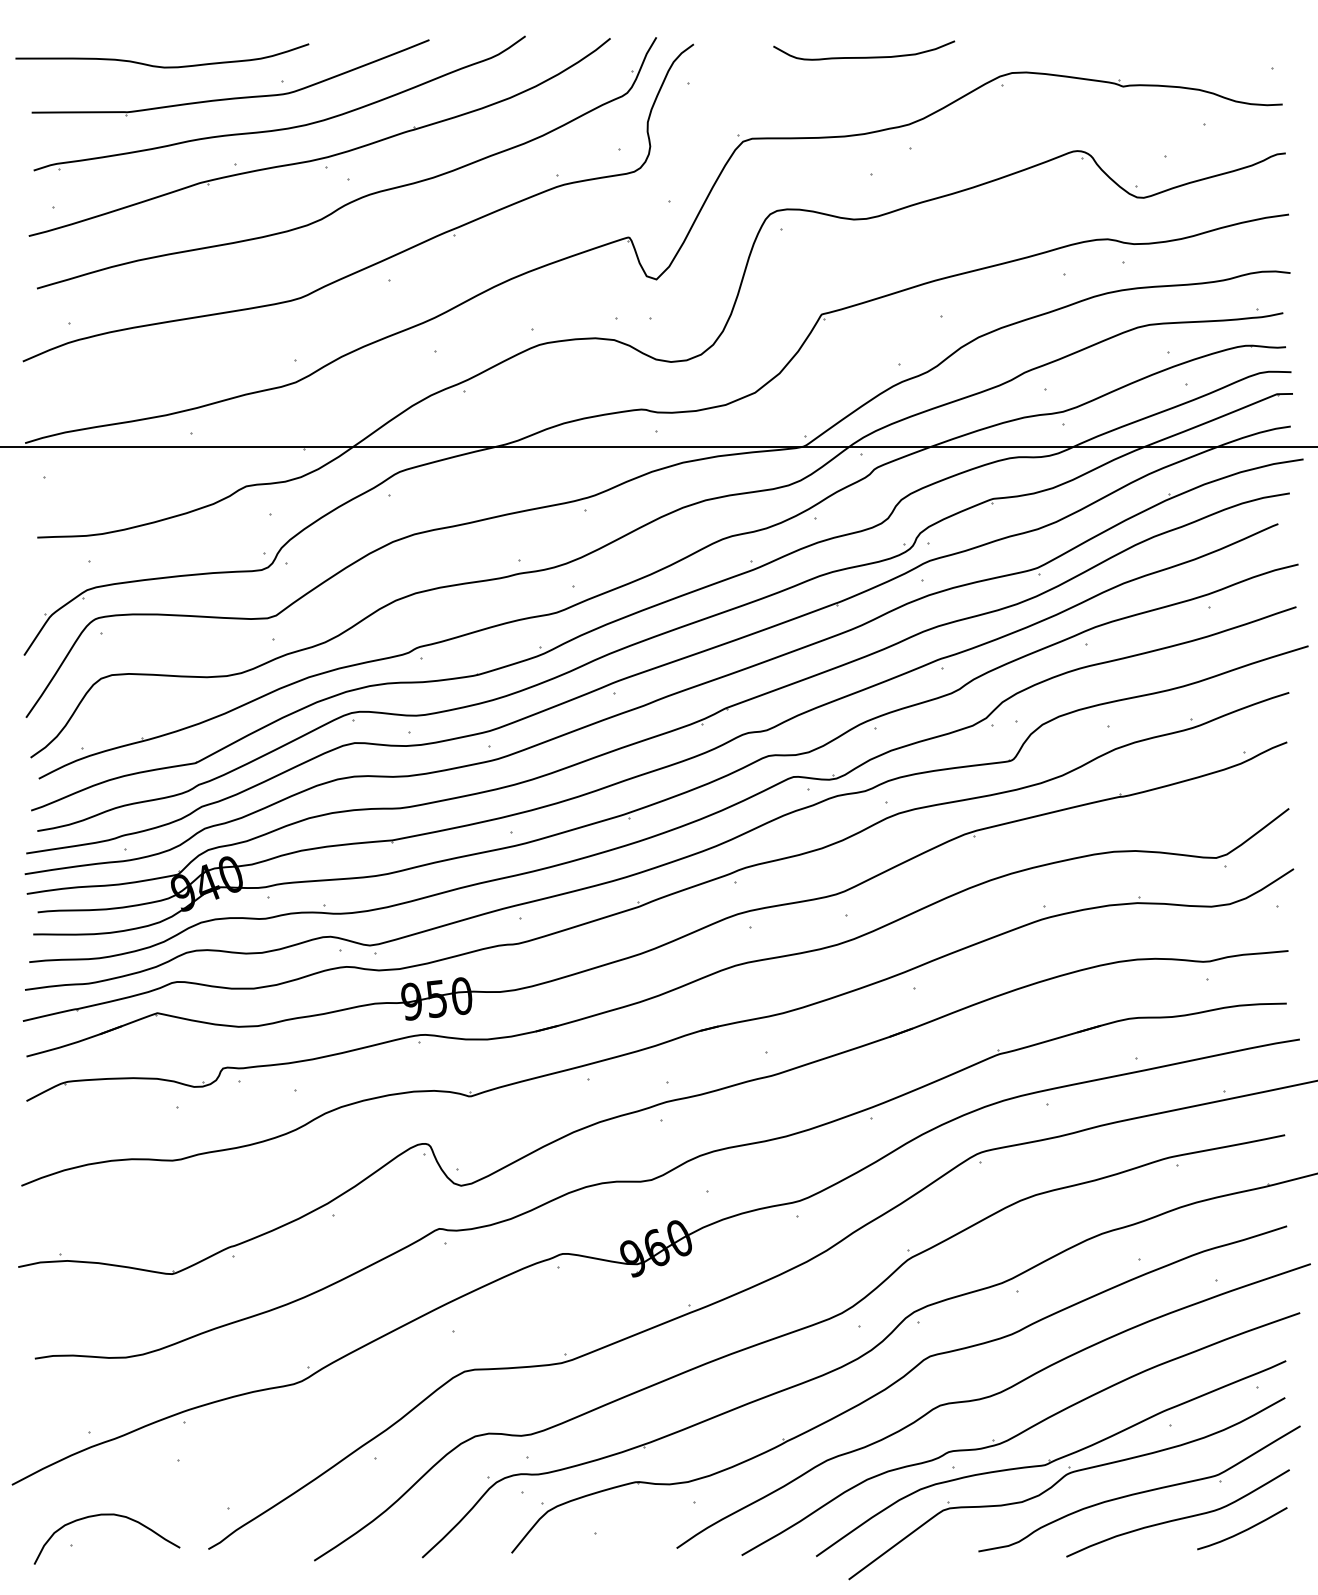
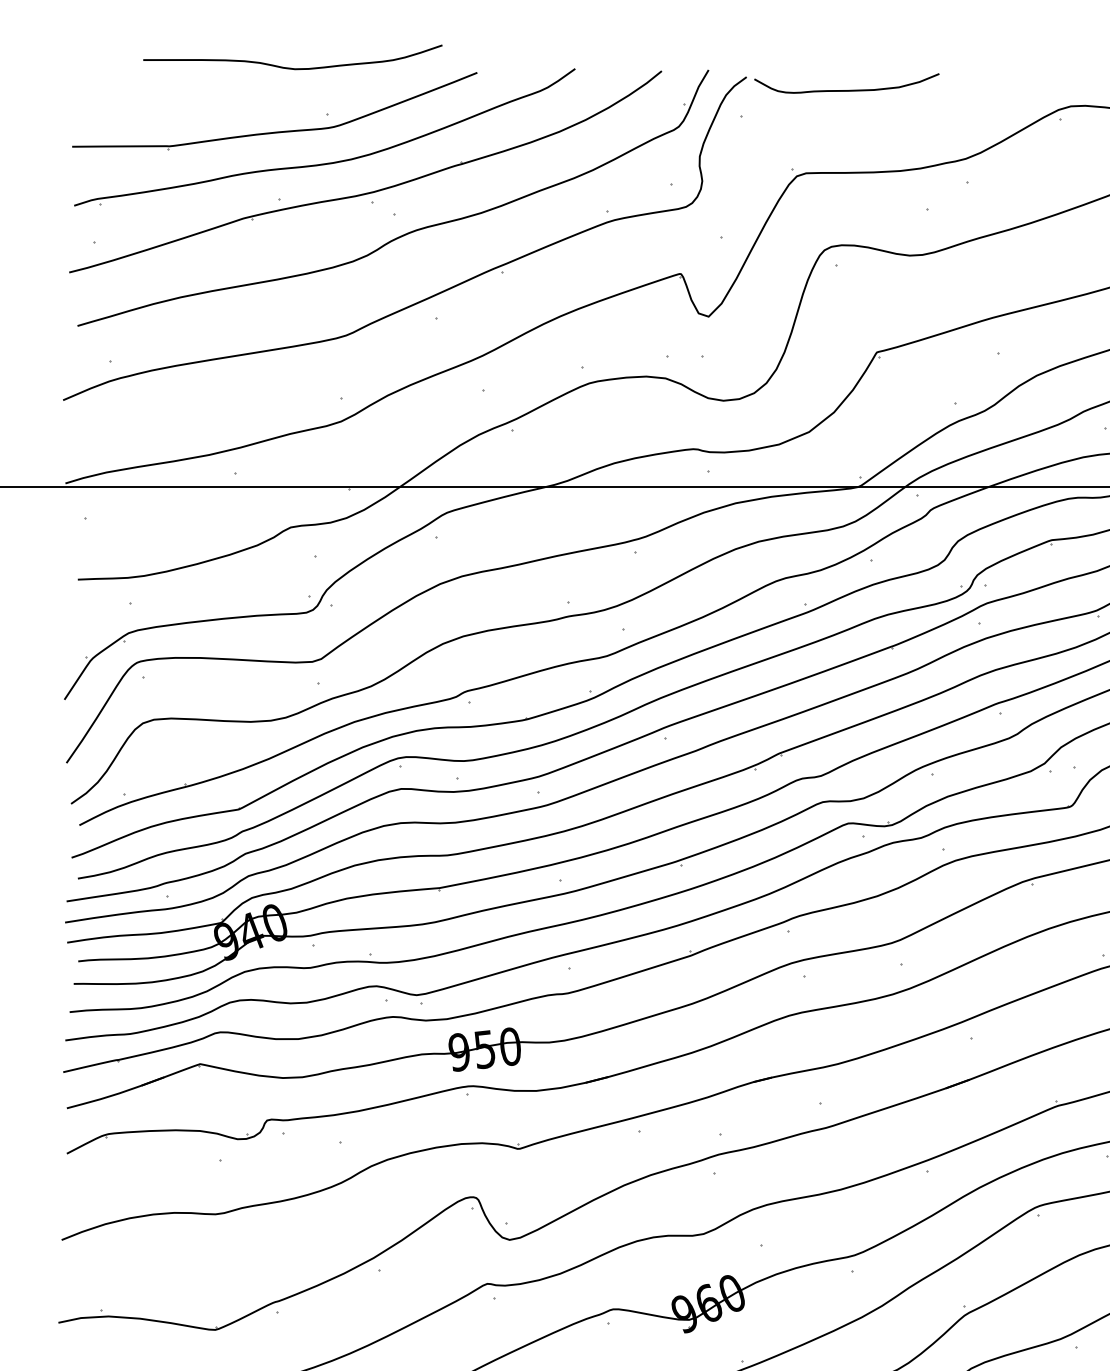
curve: (864, 56) -> (847, 89), moved
curve: (162, 66) -> (293, 68), moved

